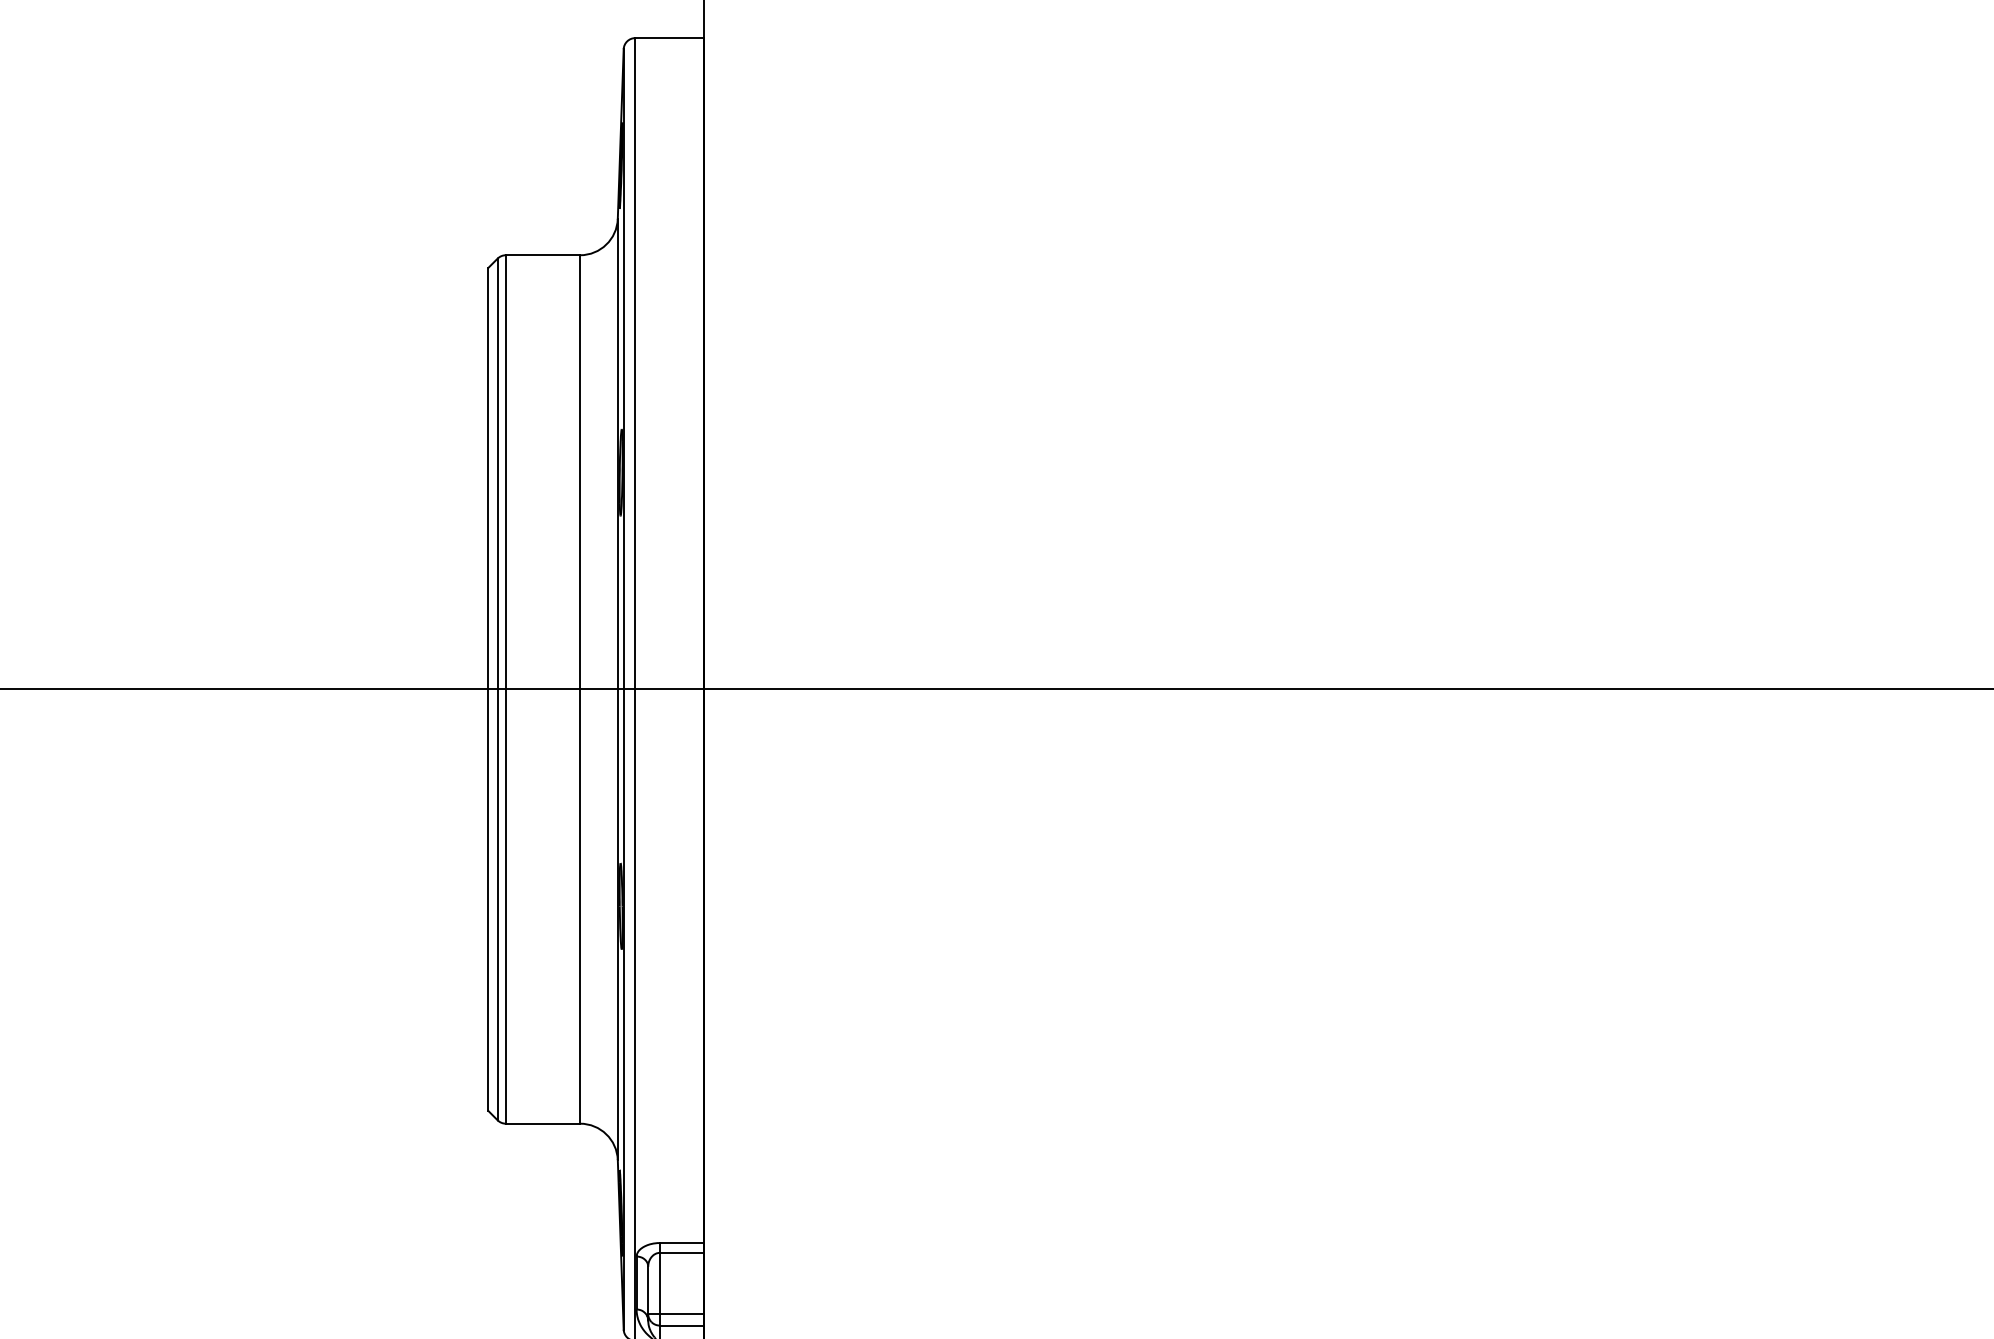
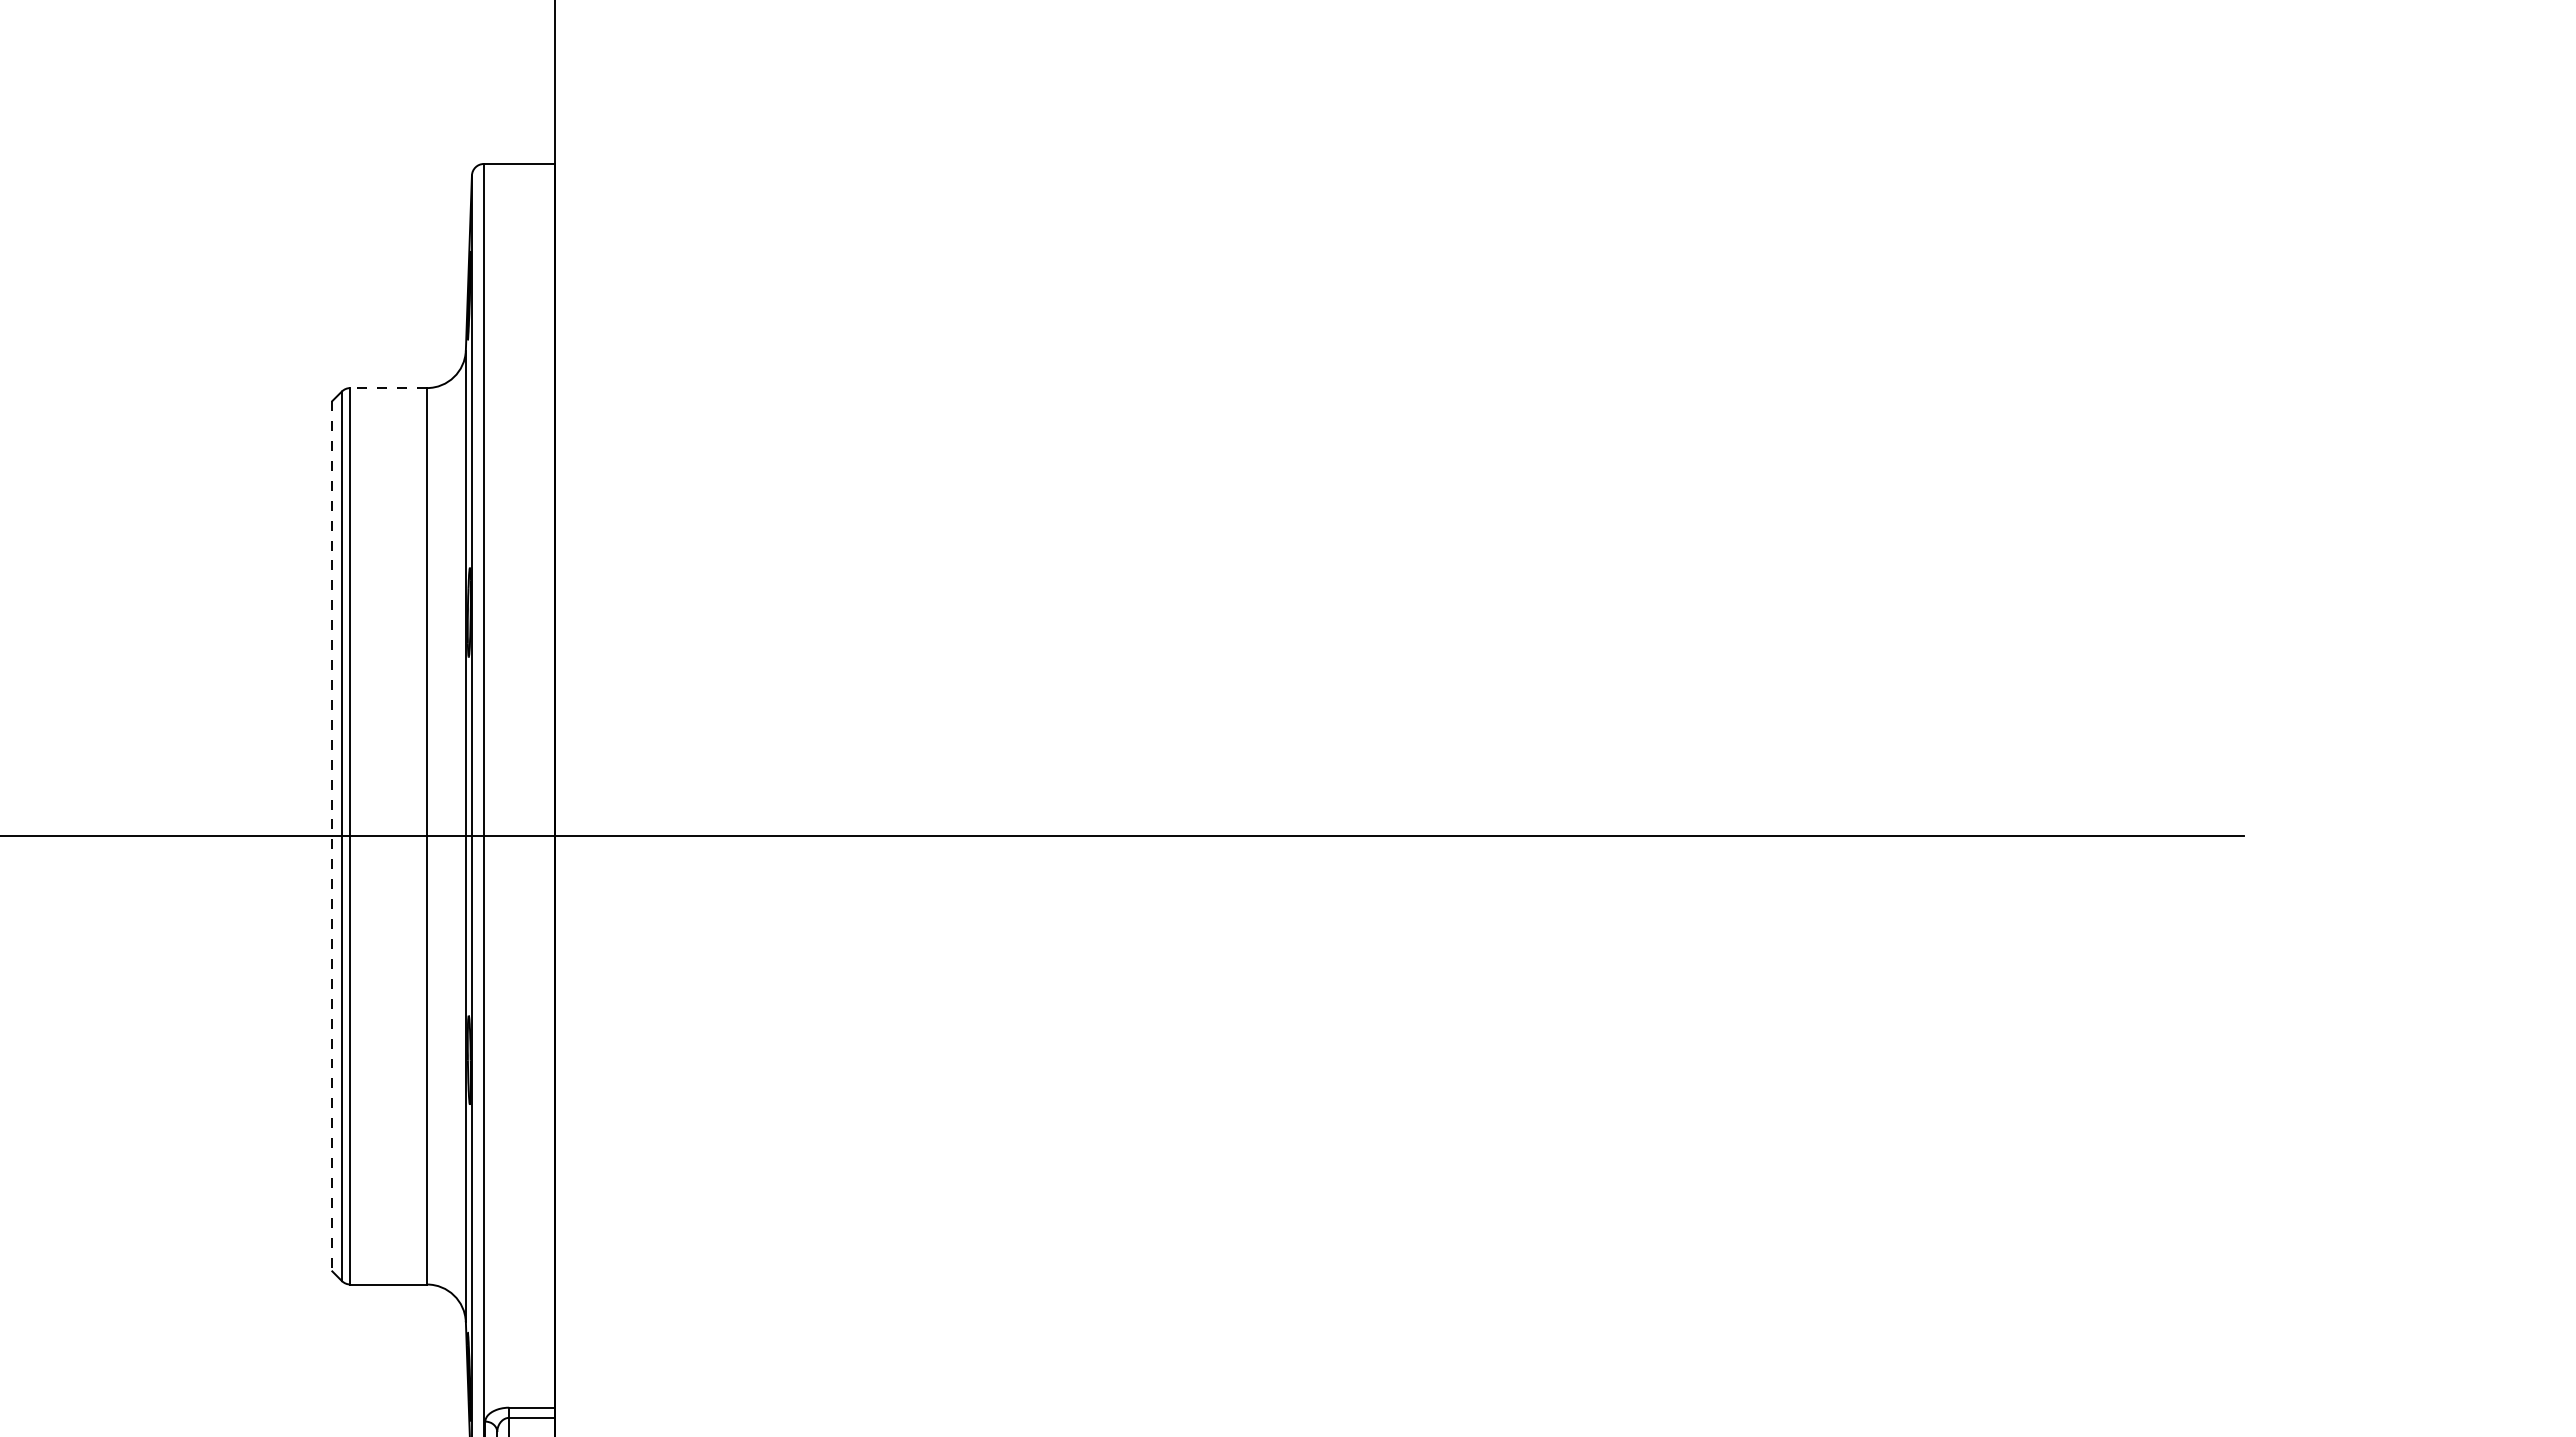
line: (542, 255) -> (388, 388), solid -> dashed
line: (488, 689) -> (332, 836), solid -> dashed

